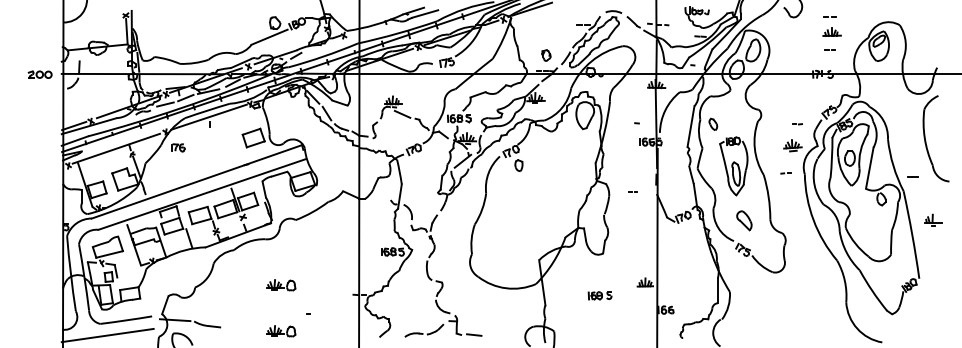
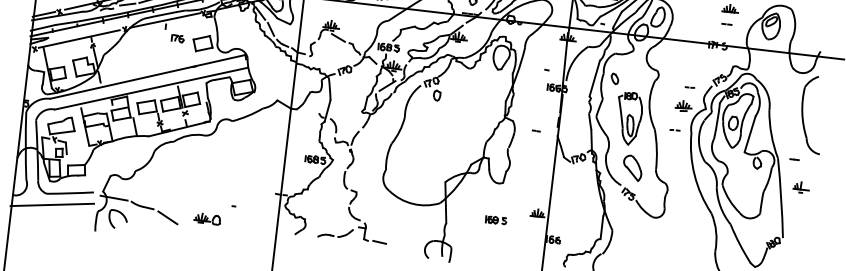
part: (178, 147) -> (178, 38), moved
line: (912, 176) -> (794, 159), moved
part: (744, 220) -> (632, 167), size x1.43
part: (281, 285) -> (212, 178), removed
line: (236, 334) -> (167, 217), added

